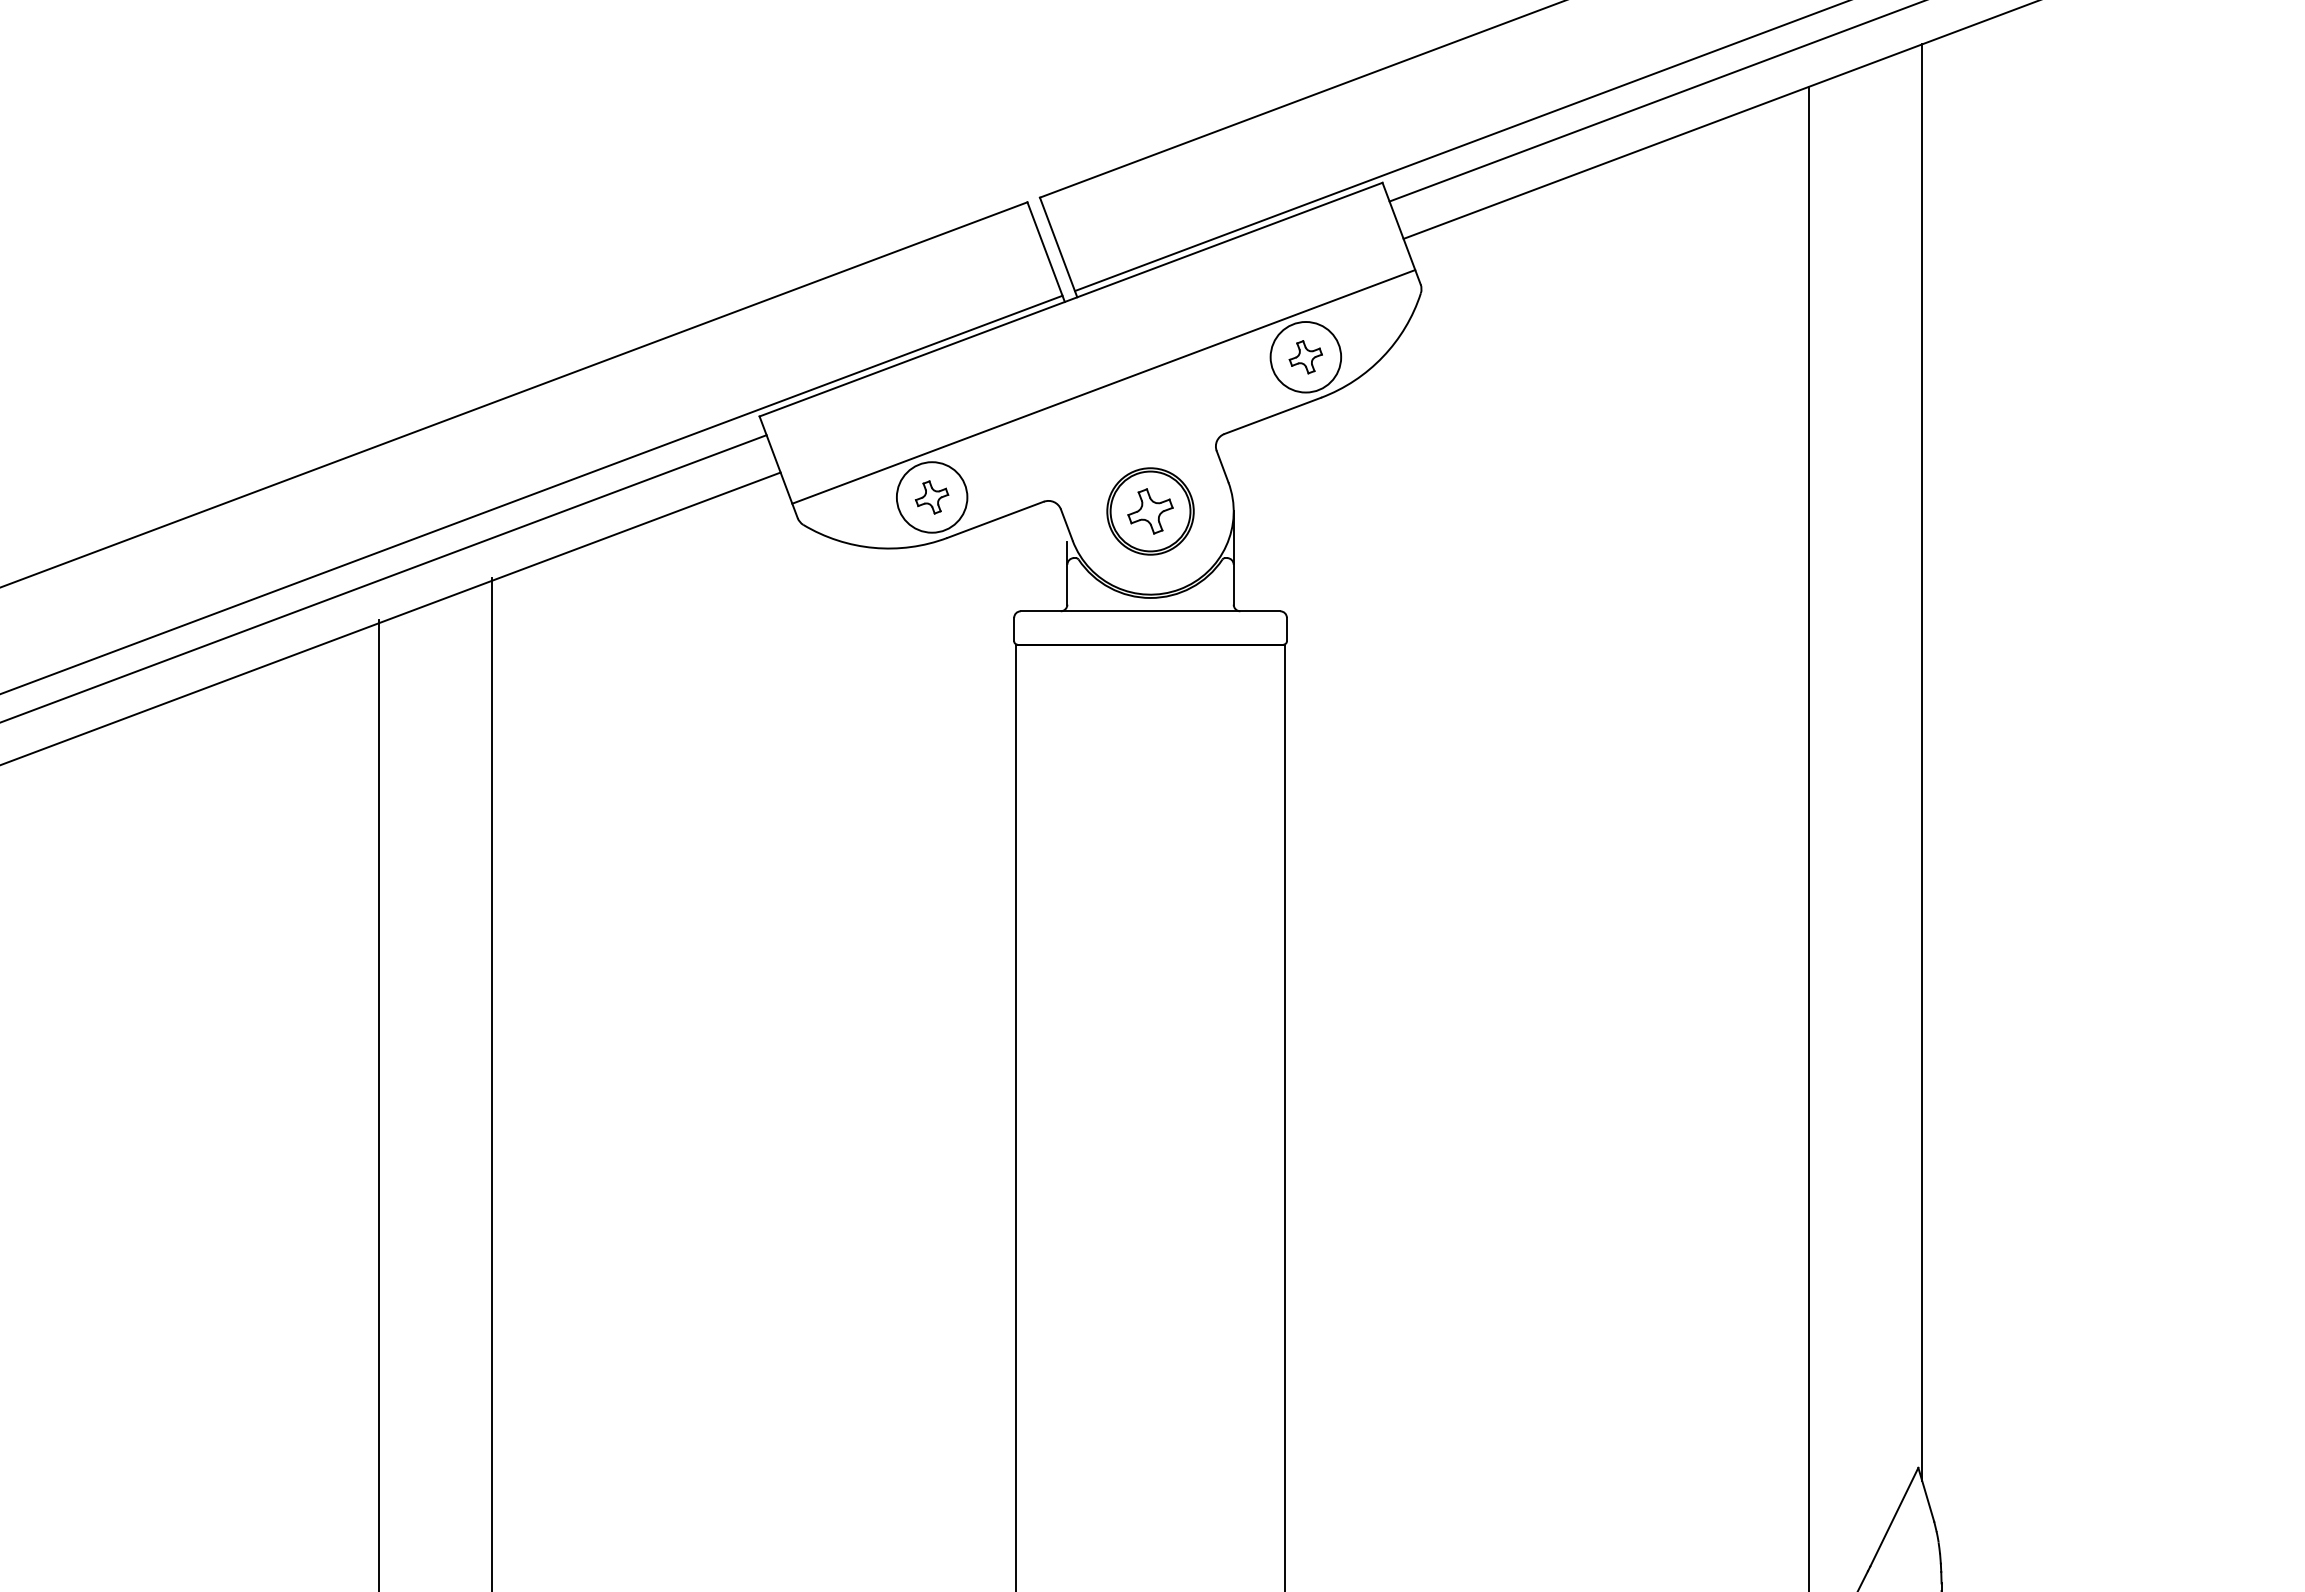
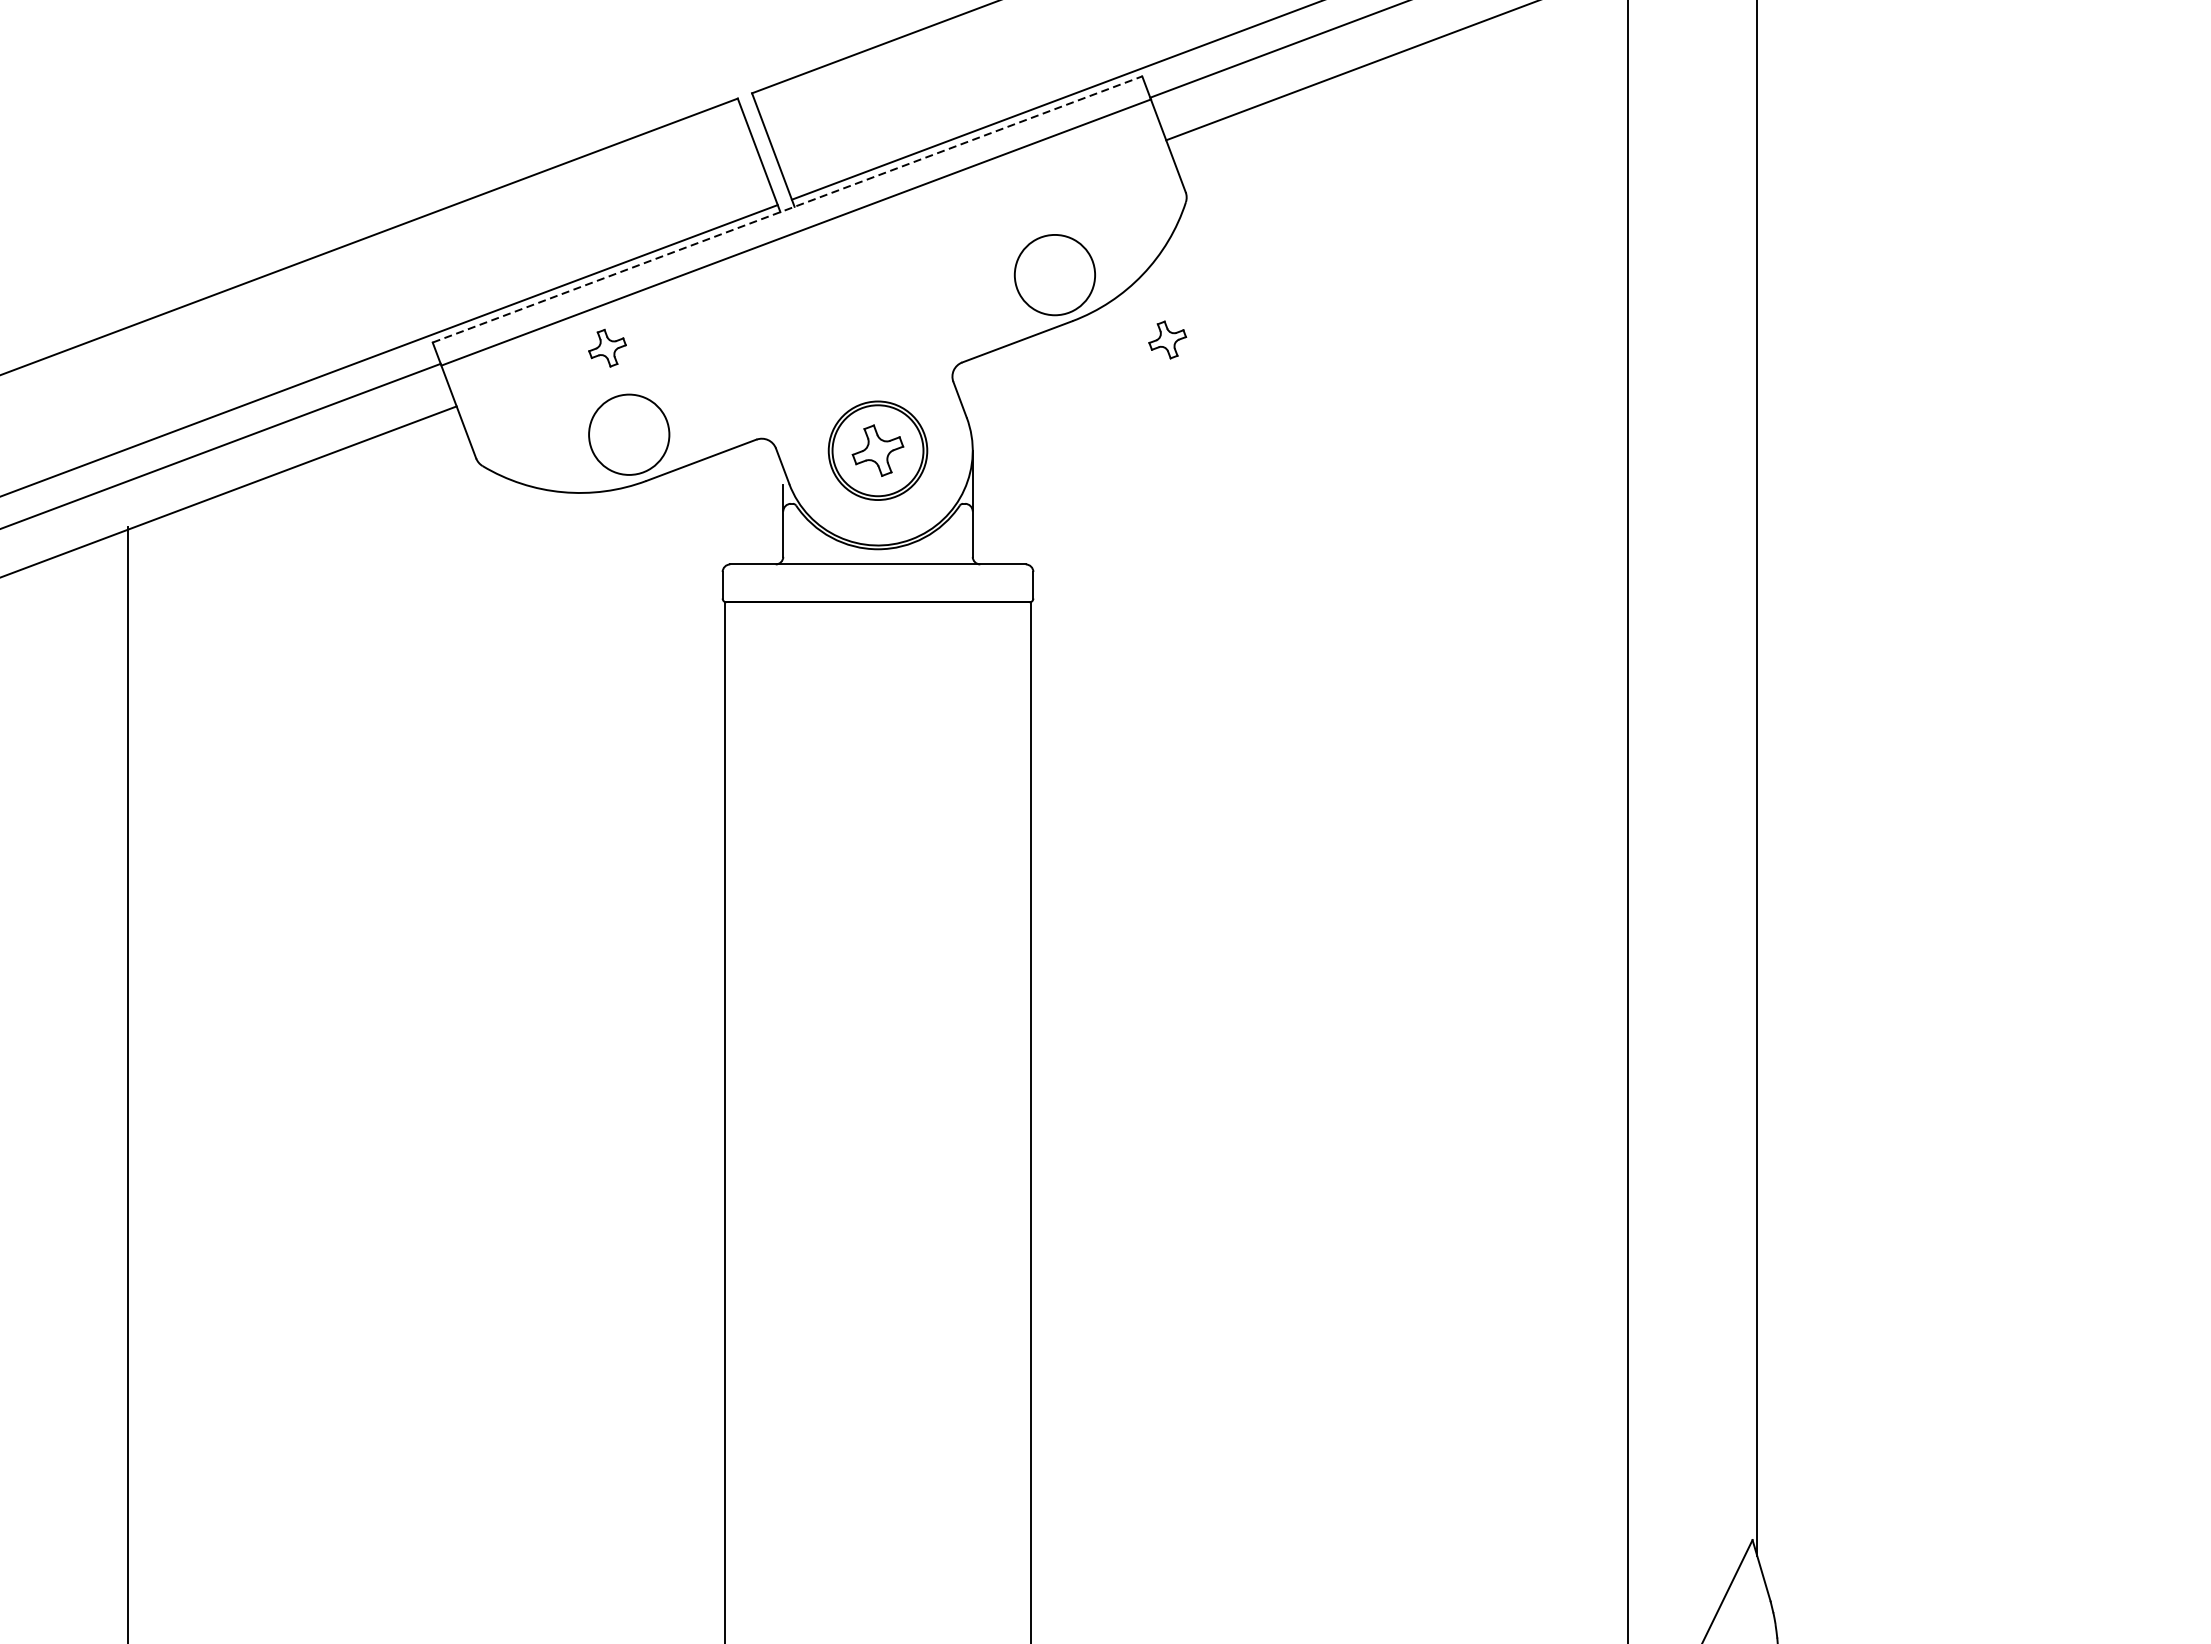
line: (1071, 299) -> (787, 209), solid -> dashed
part: (1305, 357) -> (1167, 340), moved
line: (1103, 386) -> (795, 232), moved
part: (931, 497) -> (606, 348), moved

